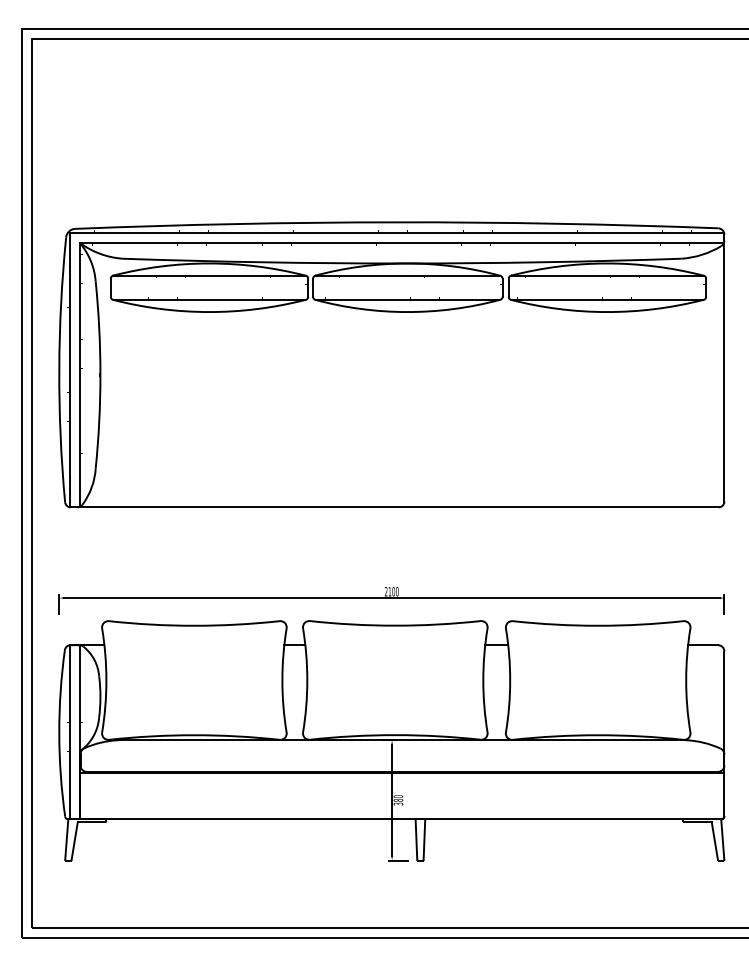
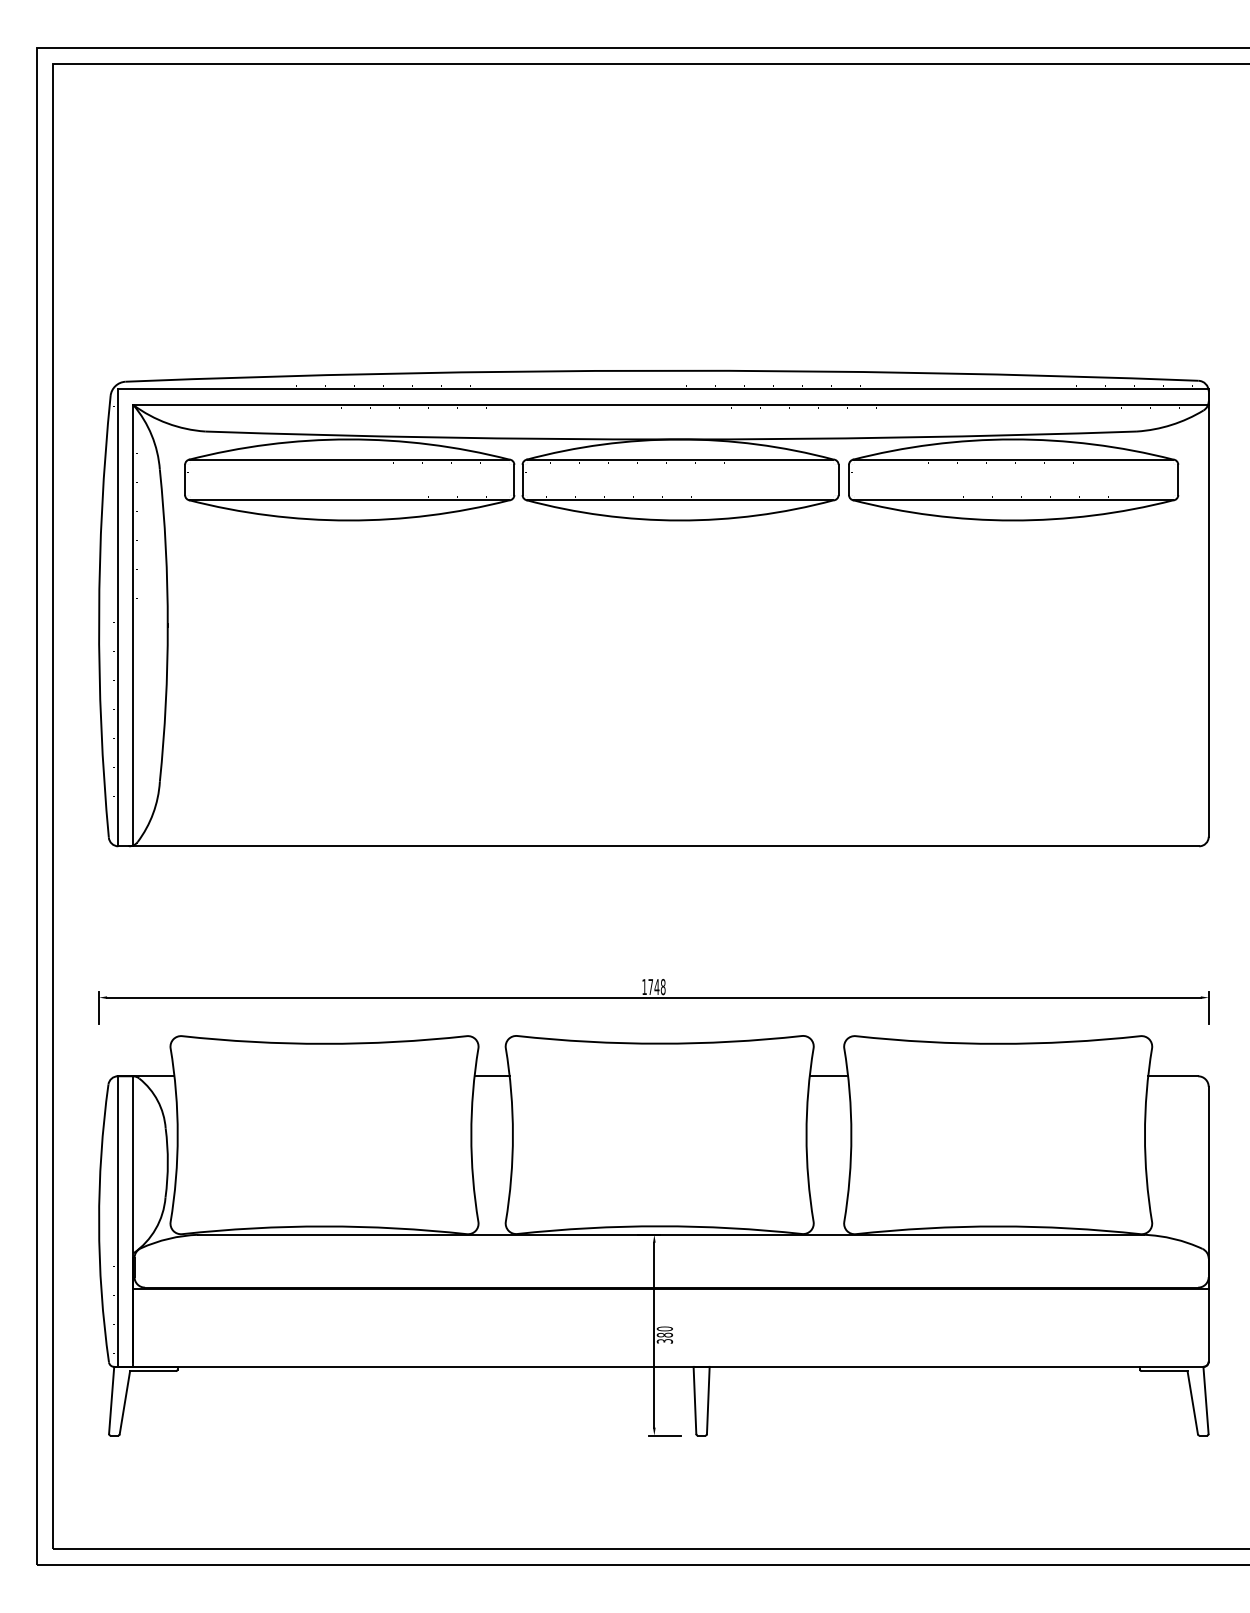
text: (391, 591) -> (653, 986), 2100 -> 1748

